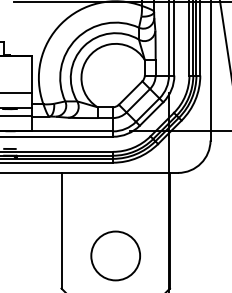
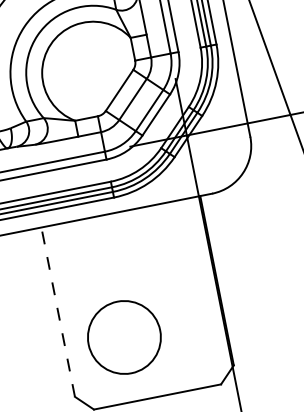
line: (61, 230) -> (58, 311), solid -> dashed
circle: (115, 255) -> (123, 336), moved

